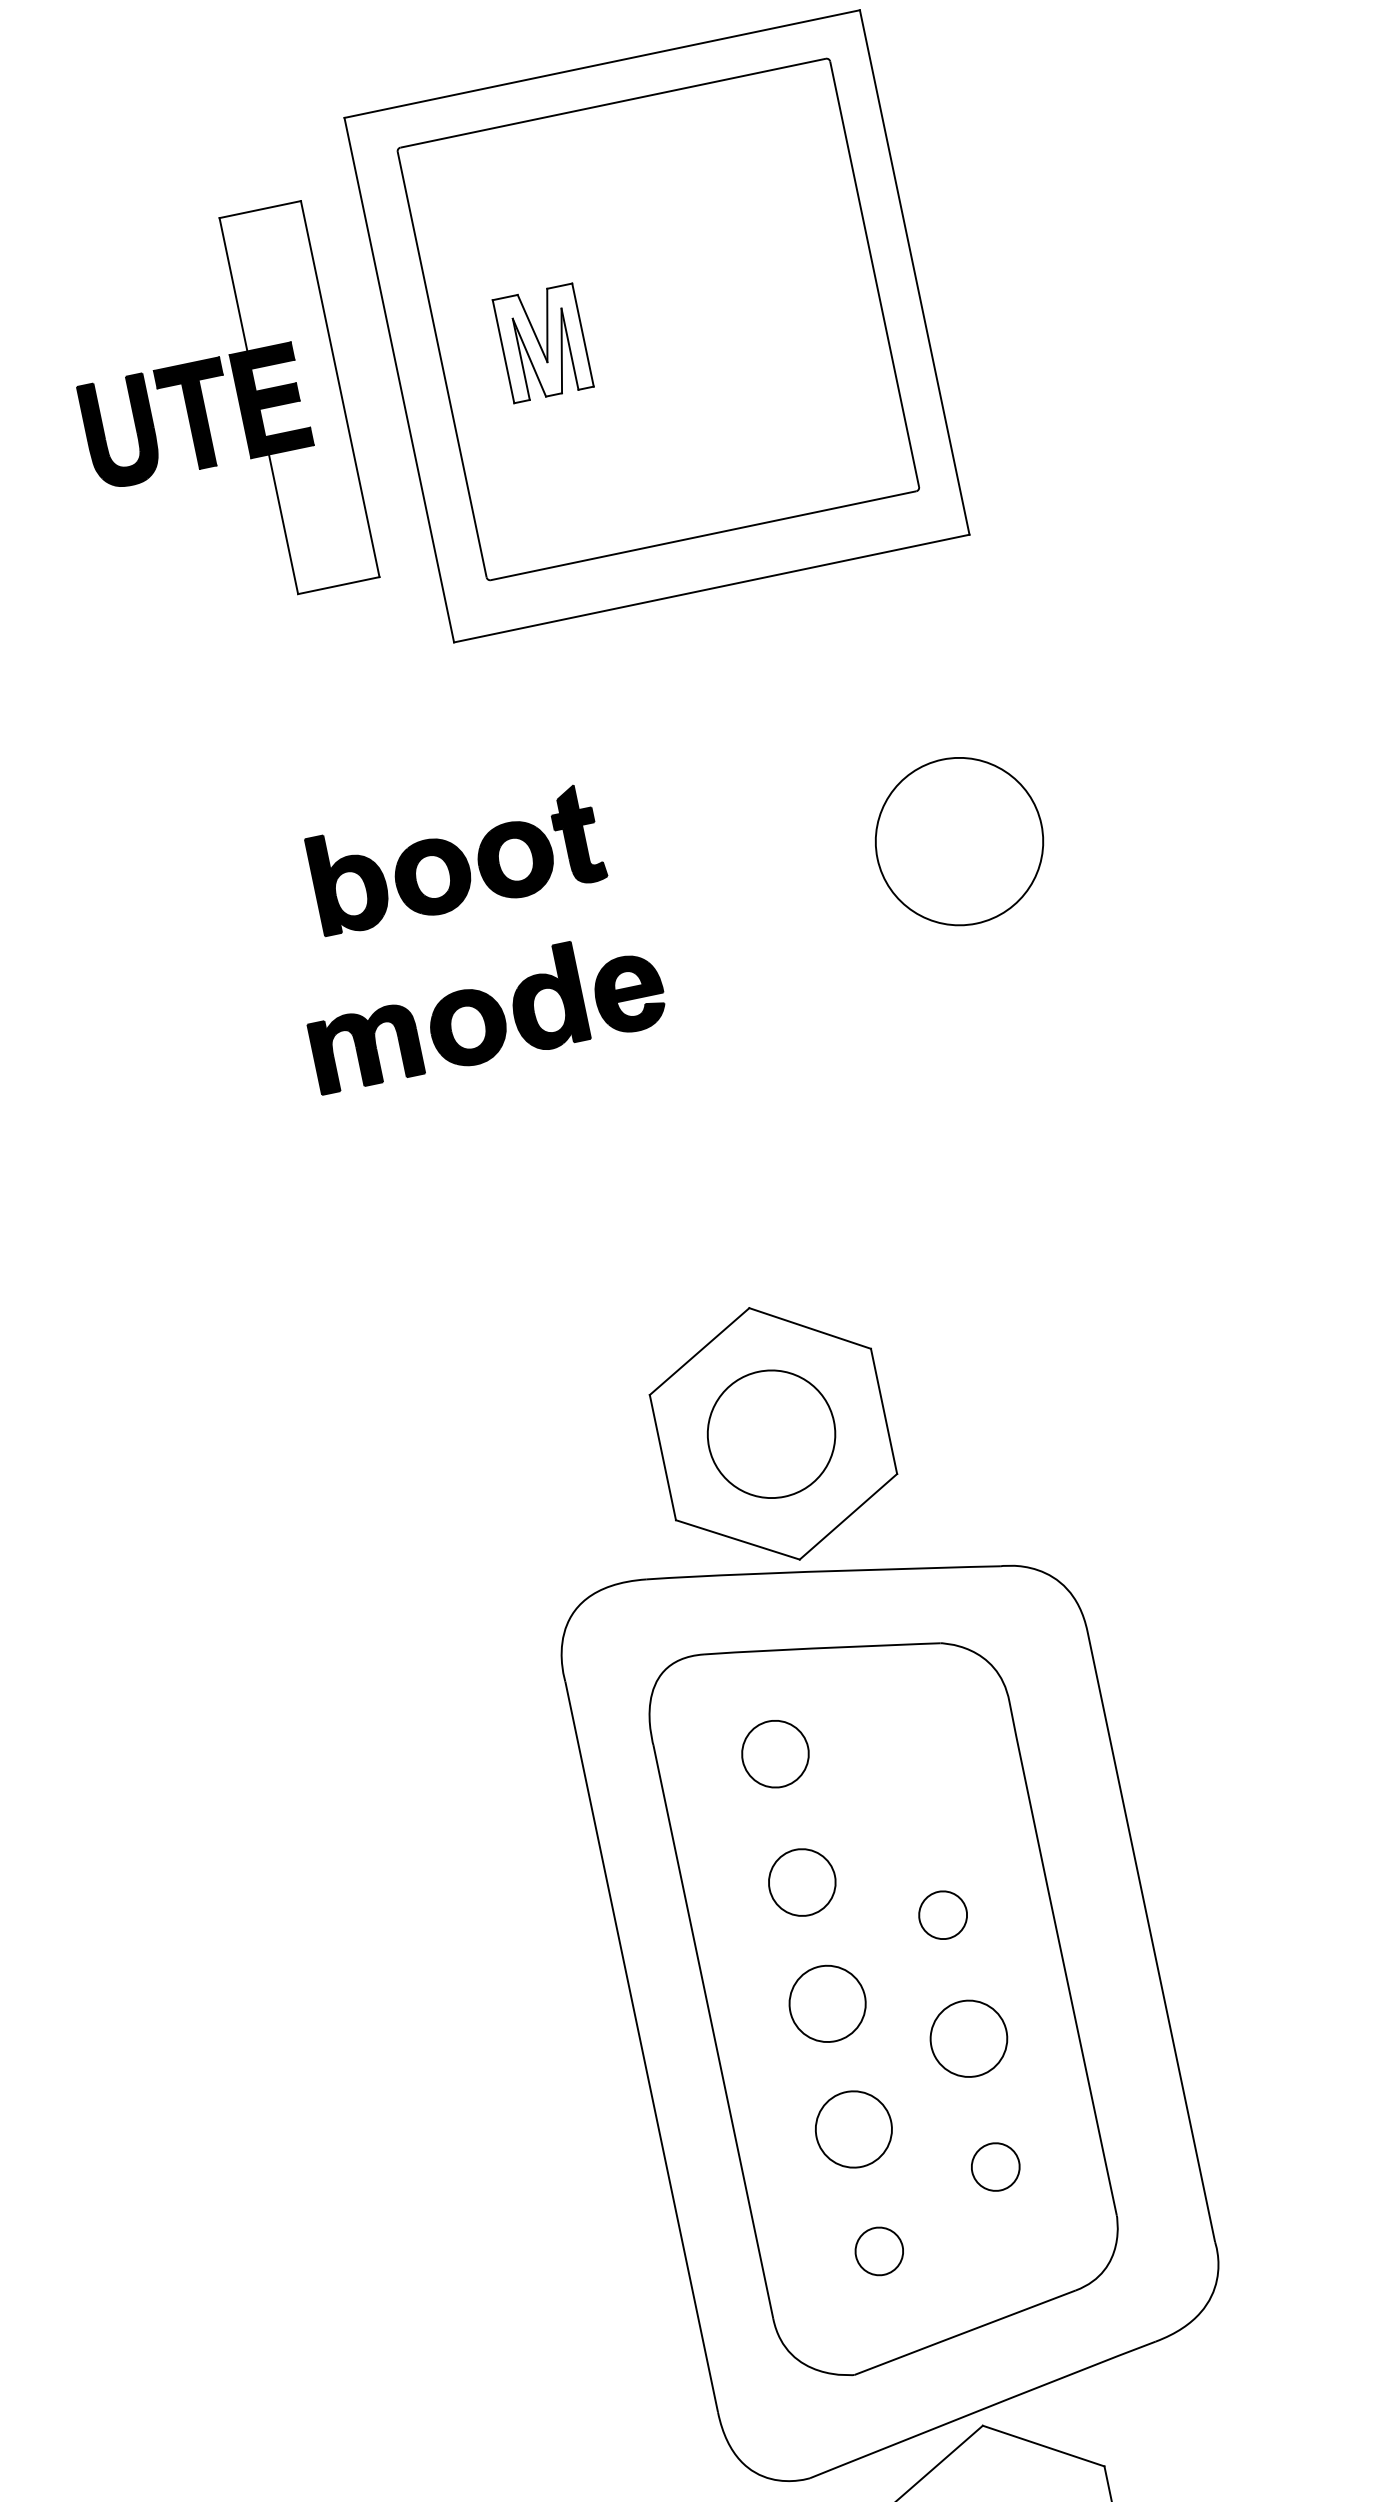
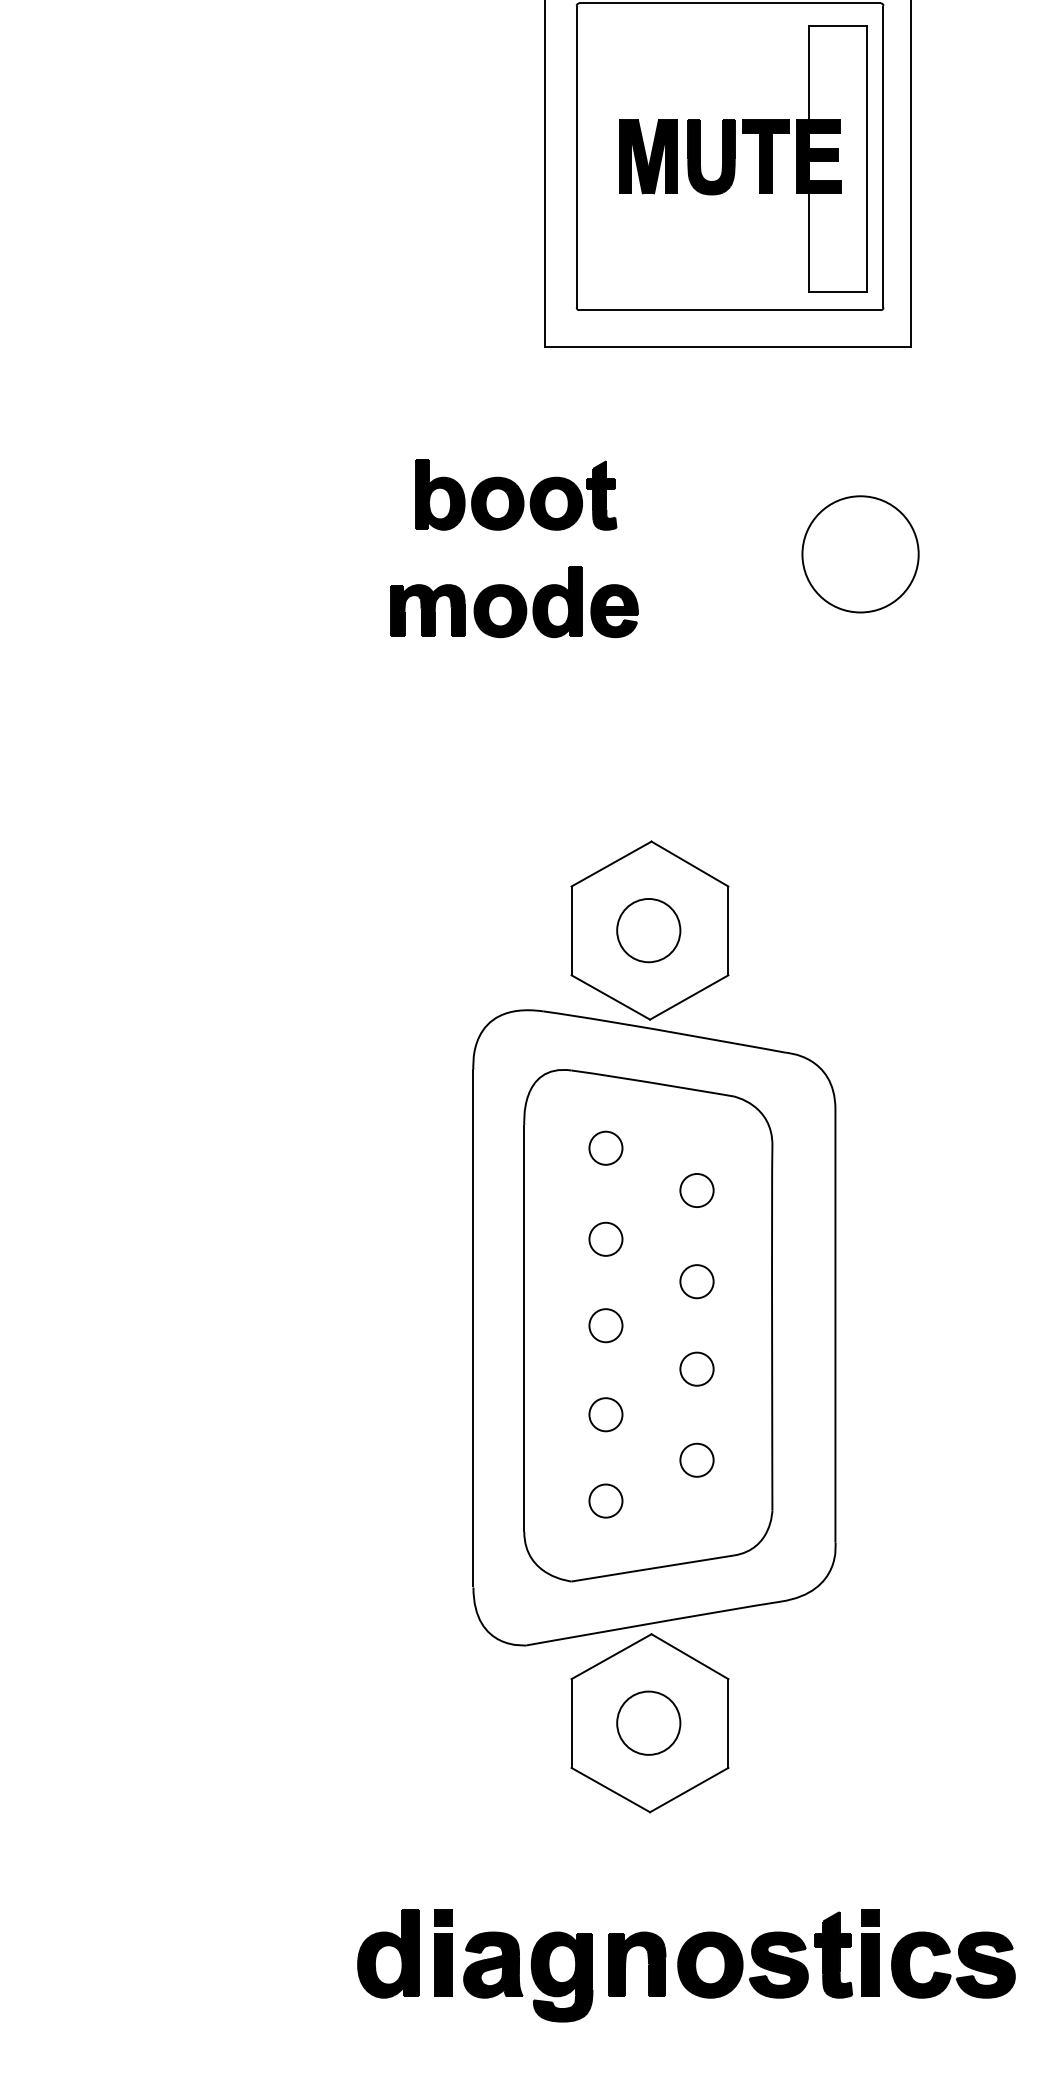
fill: (543, 343) -> (648, 156), added
part: (213, 414) -> (777, 158), moved
part: (771, 1434) -> (648, 930), size x0.71
part: (774, 1753) -> (605, 1147), size x0.71
part: (915, 1786) -> (696, 1190), added
part: (801, 1881) -> (605, 1238), size x0.71
part: (826, 2003) -> (605, 1325), size x0.62
part: (967, 2037) -> (696, 1368), size x0.62
part: (853, 2129) -> (605, 1414), size x0.62

